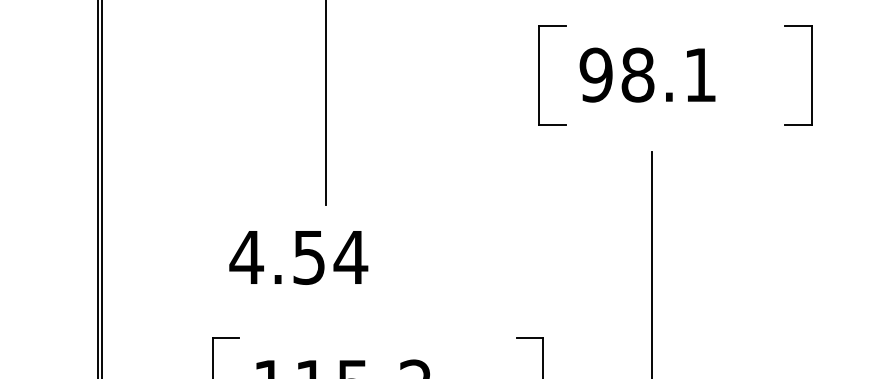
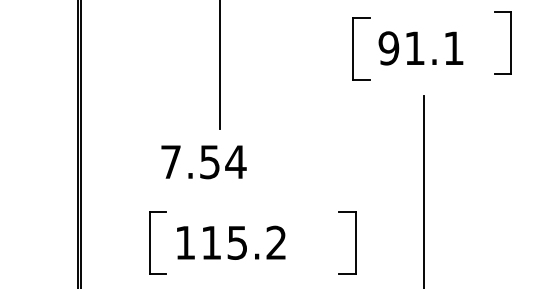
text: (637, 75) -> (414, 48), 98.1 -> 91.1
part: (810, 75) -> (510, 42), moved
text: (245, 256) -> (170, 161), 4.54 -> 7.54

